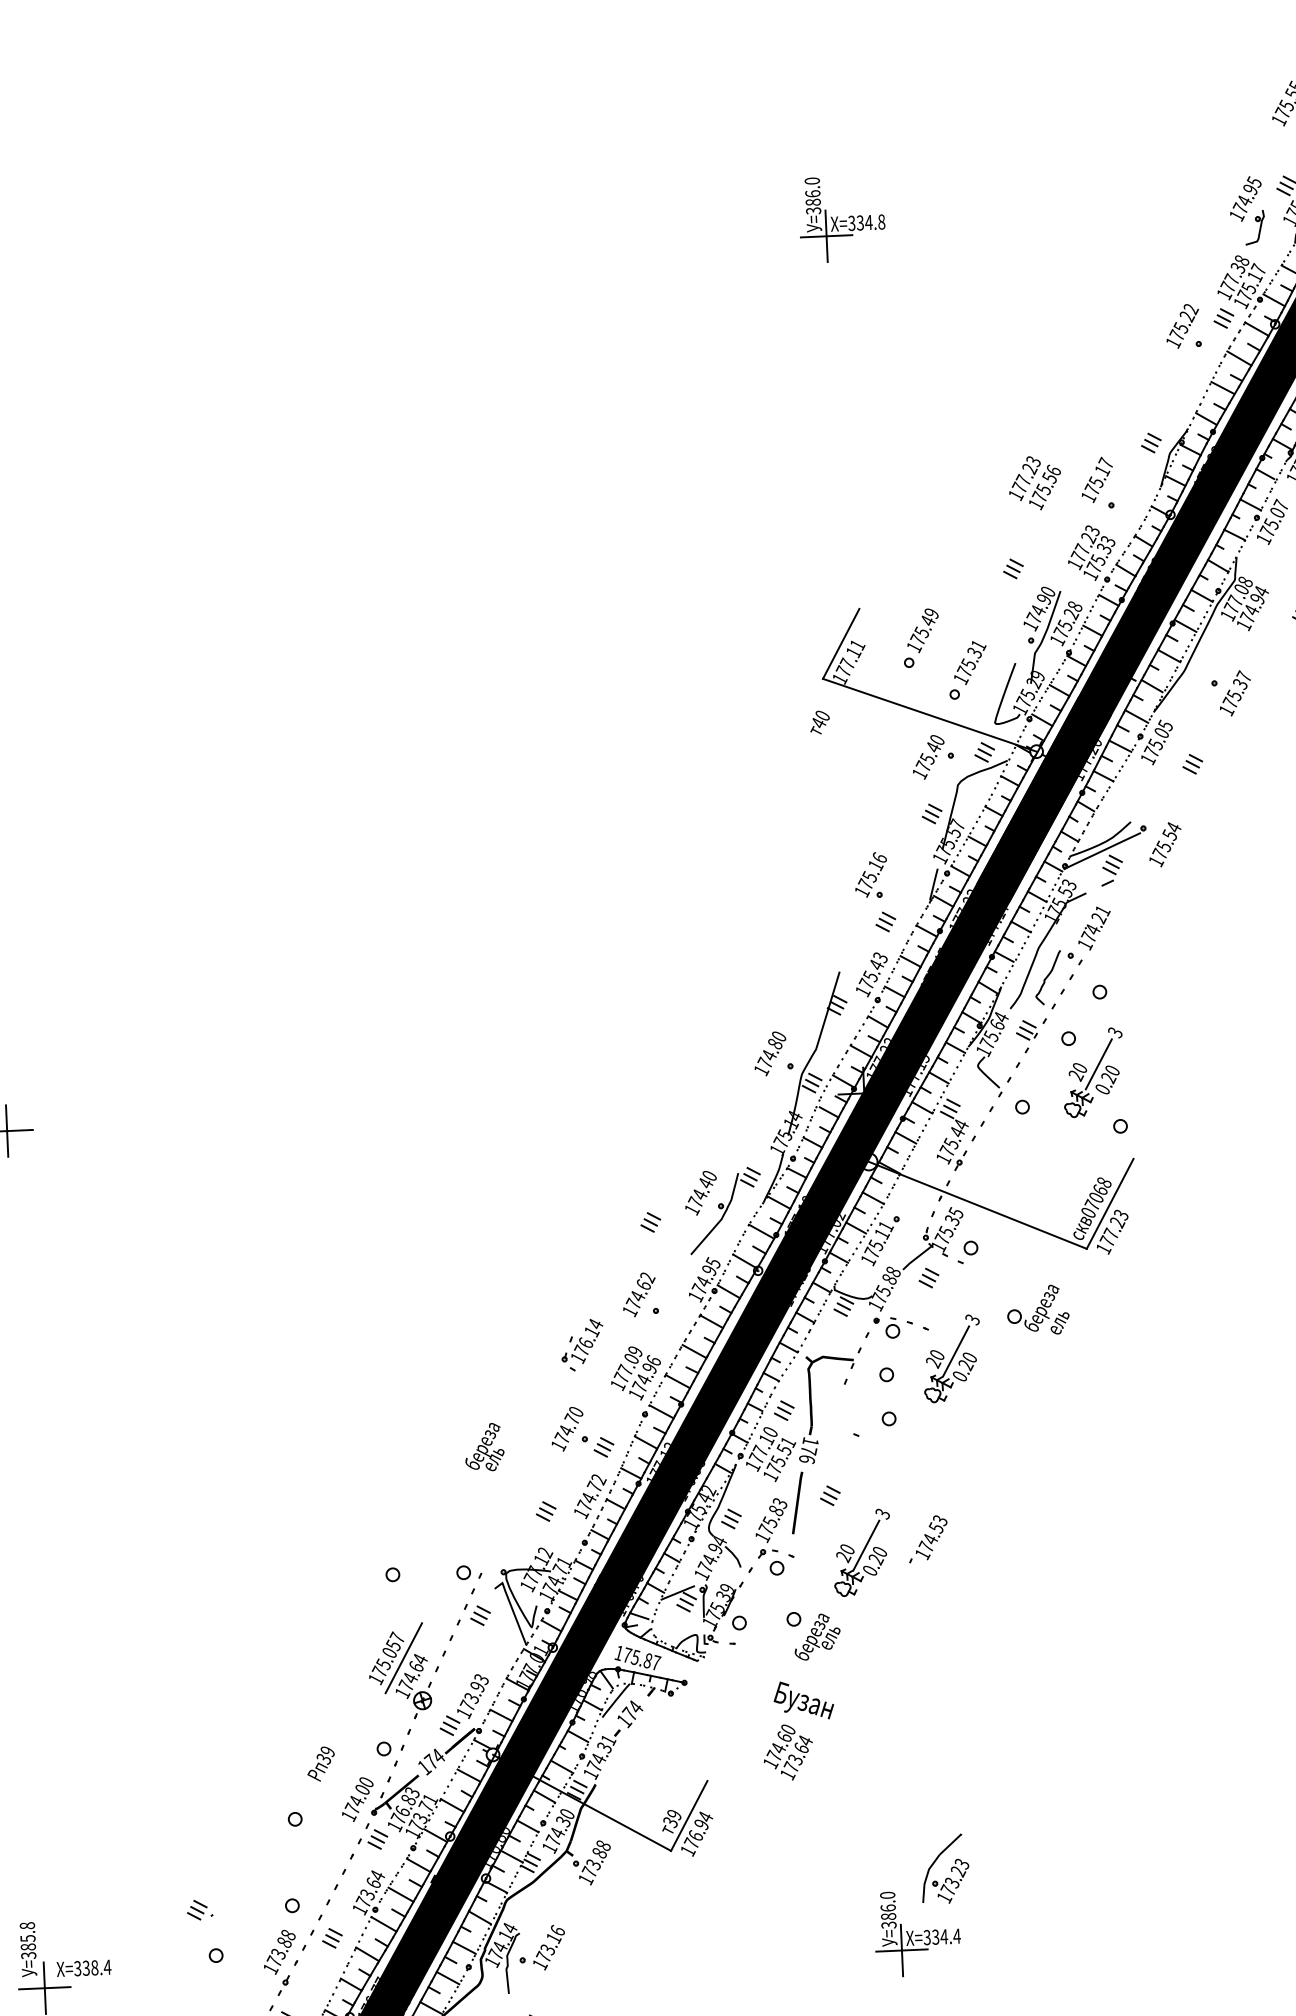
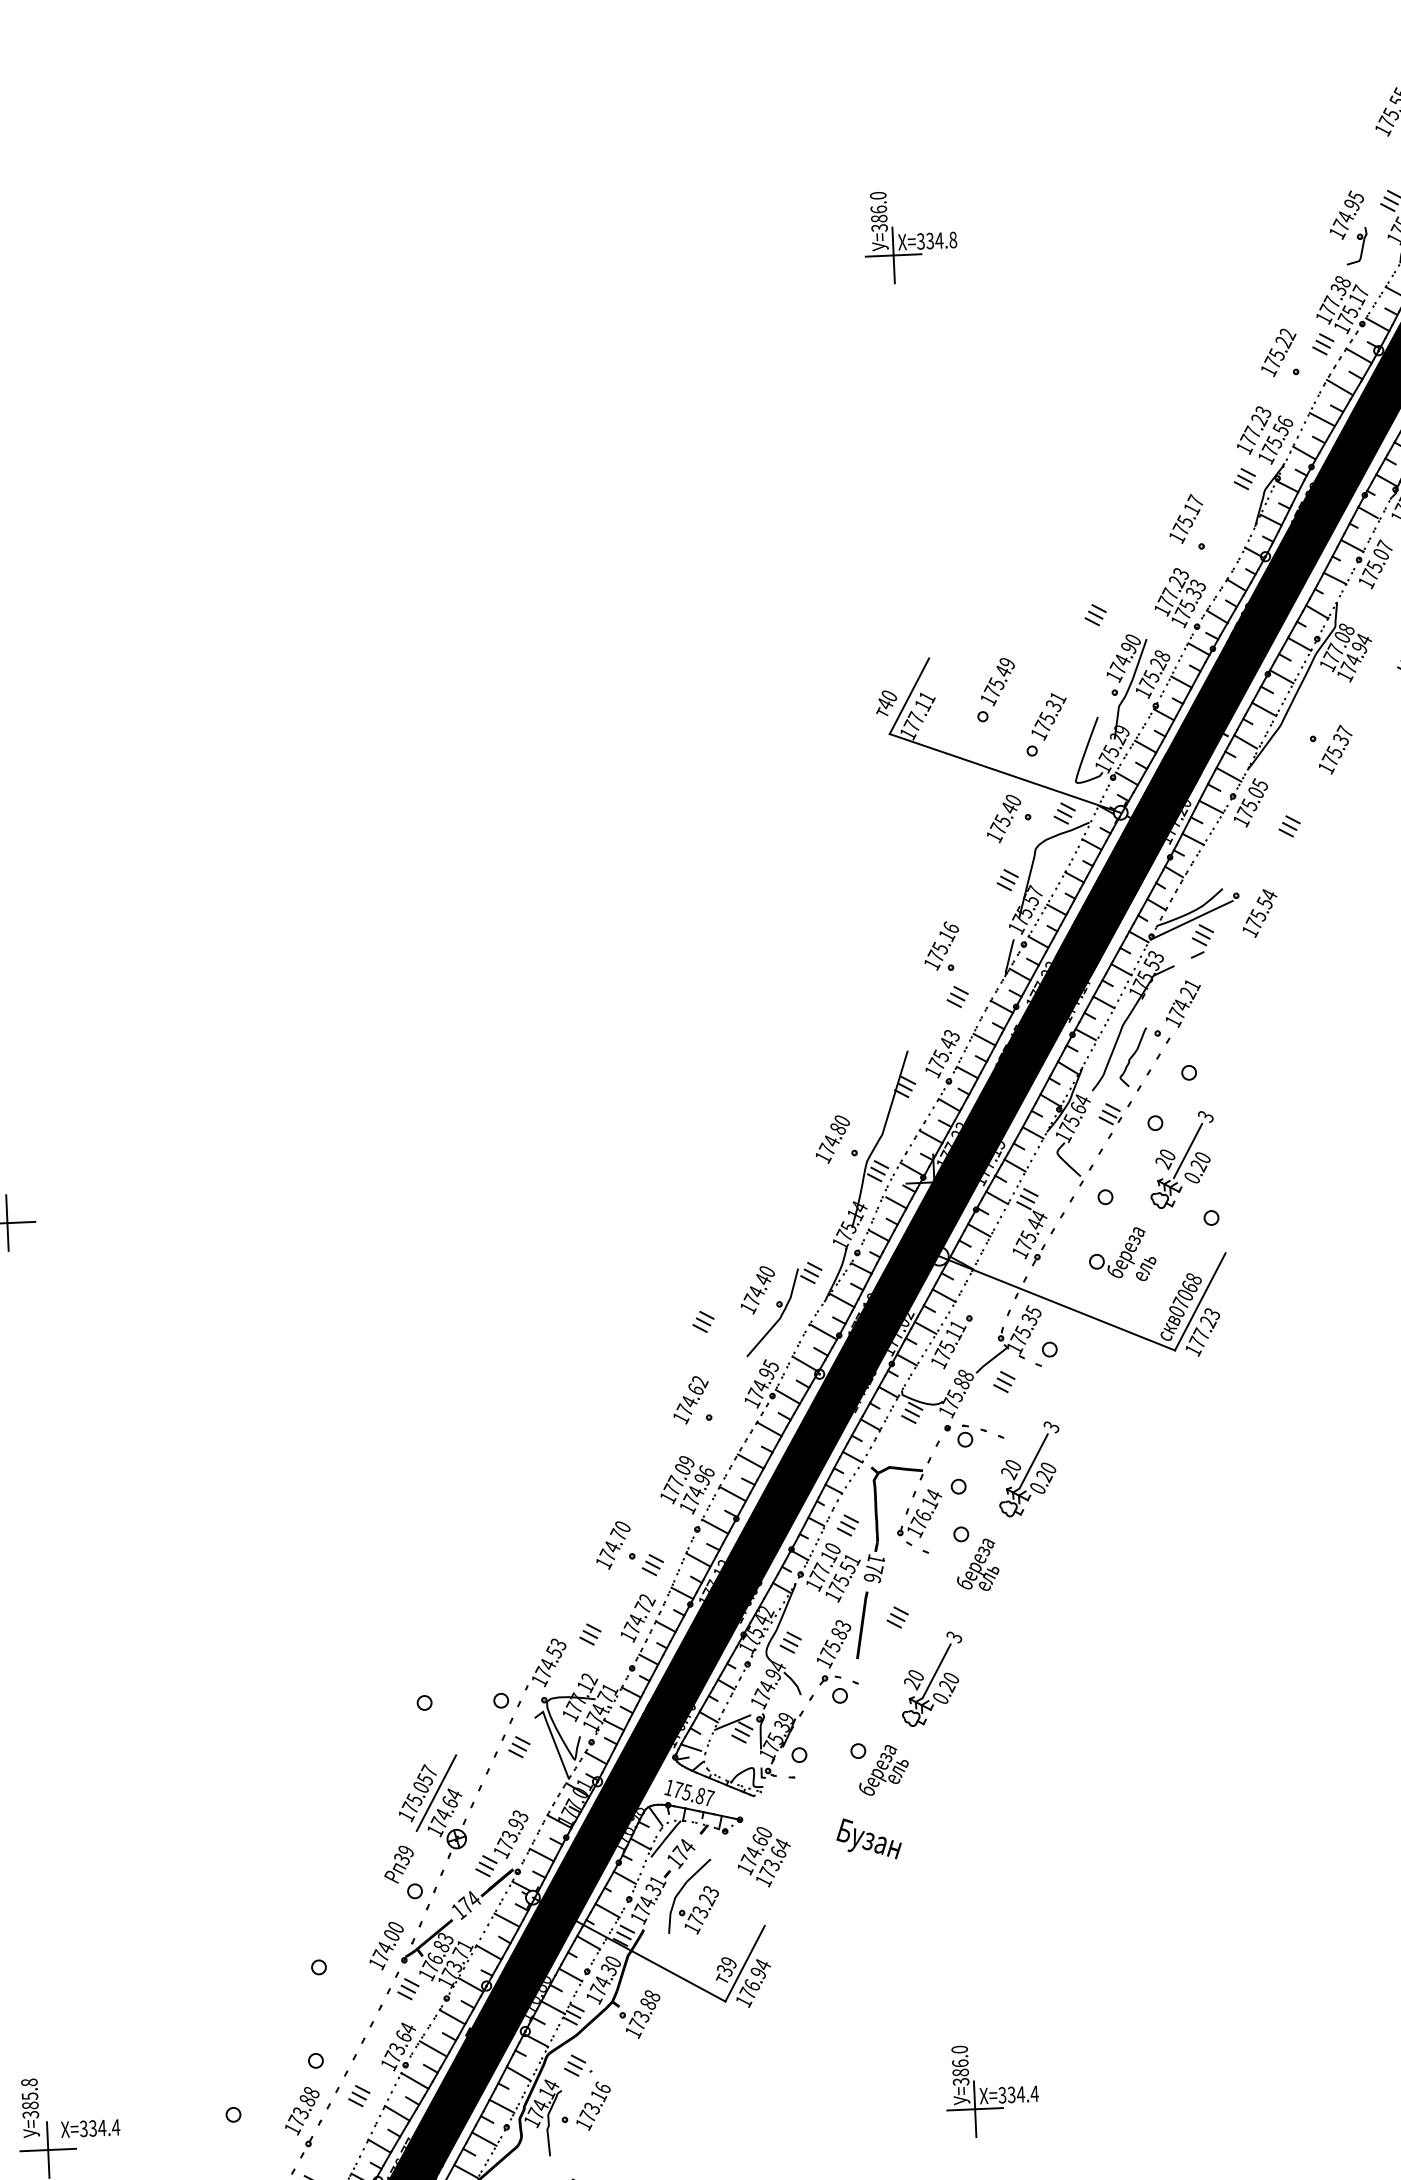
text: (1035, 483) -> (1265, 435), moved
text: (819, 722) -> (886, 703), moved
part: (1038, 1309) -> (1122, 1254), moved
part: (582, 1345) -> (919, 1517), moved
text: (485, 1446) -> (978, 1564), moved
part: (928, 1539) -> (545, 1664), moved
text: (788, 1752) -> (764, 1857), moved
text: (320, 1763) -> (398, 1864), moved
part: (945, 1868) -> (693, 1896), moved
part: (200, 1910) -> (578, 2065), moved
text: (95, 1967) -> (102, 2127), =338.4 -> =334.4

